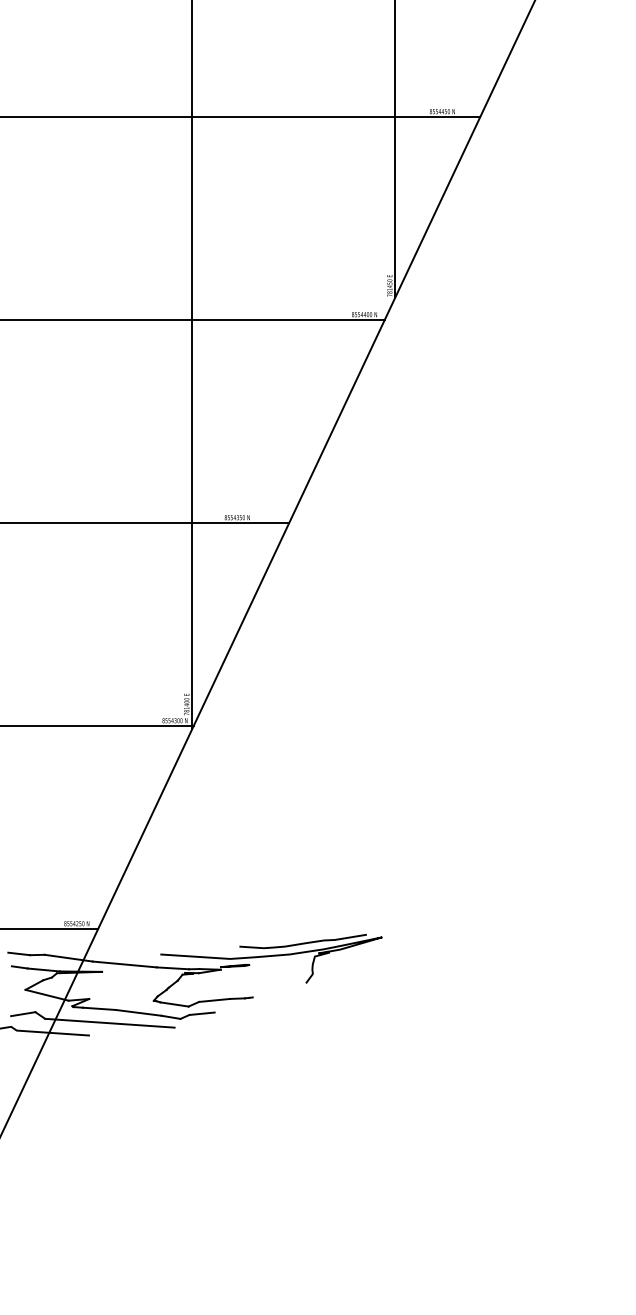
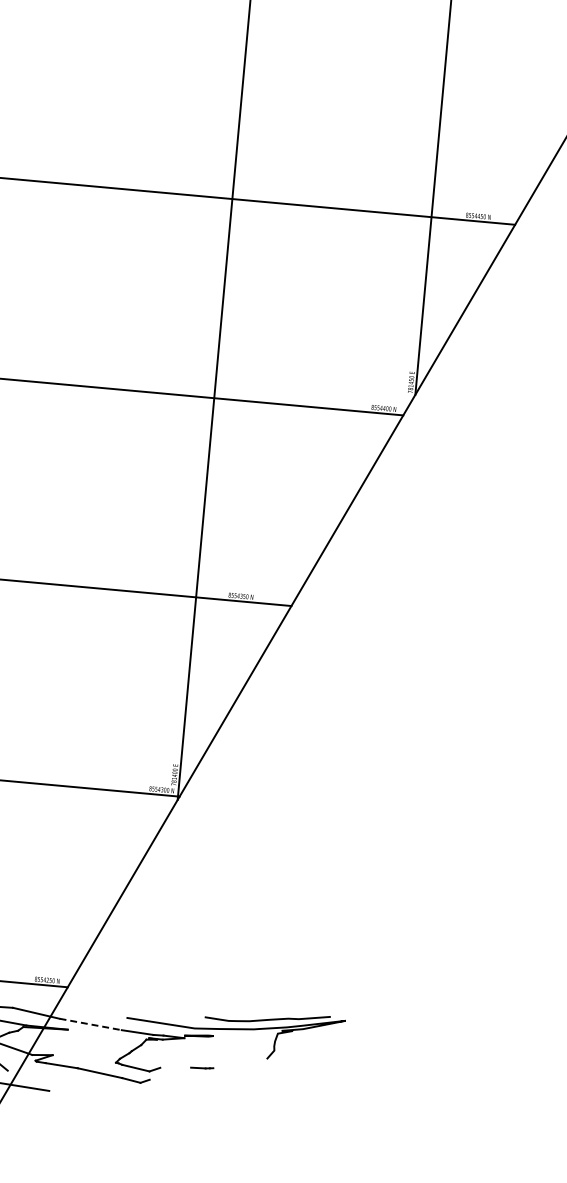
line: (125, 964) -> (91, 1024), solid -> dashed
line: (214, 999) -> (175, 1066), removed
line: (201, 1013) -> (161, 1079), removed
line: (109, 1022) -> (70, 1080), removed

